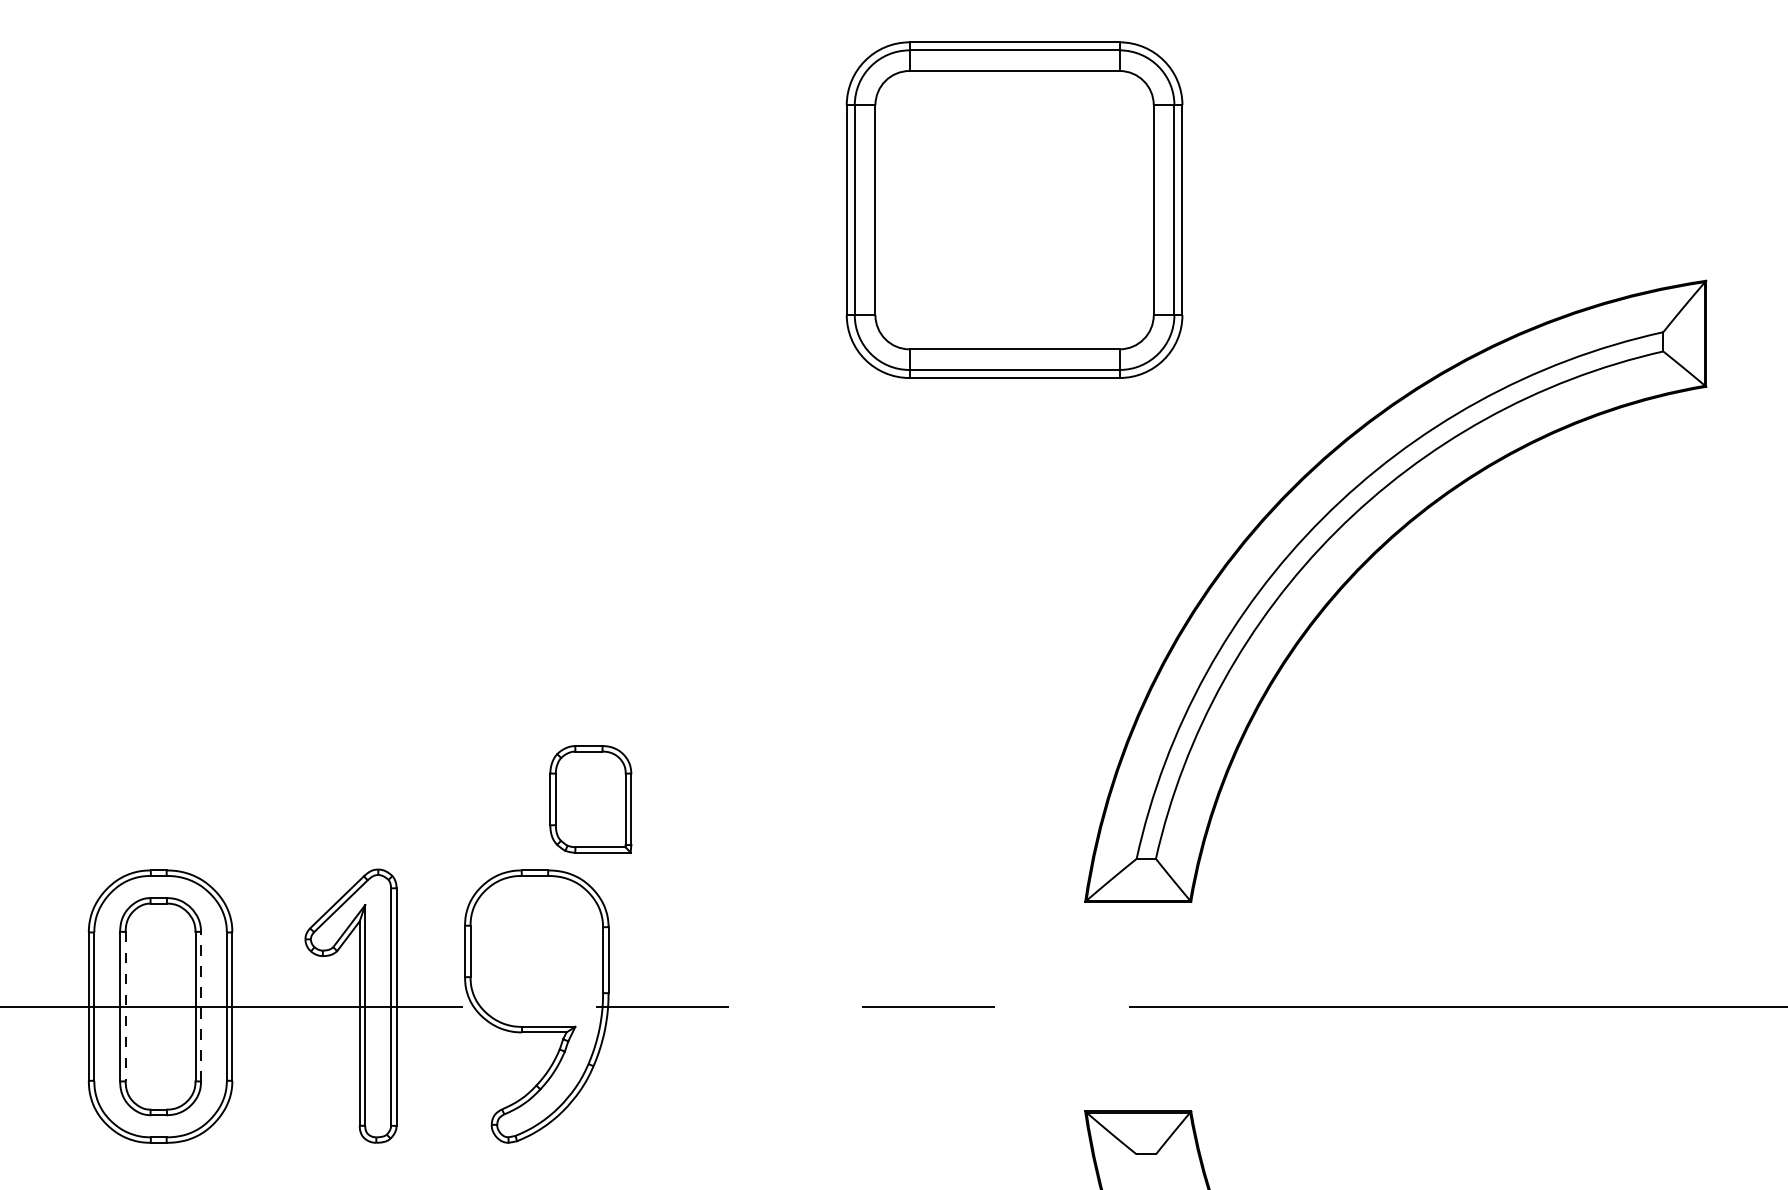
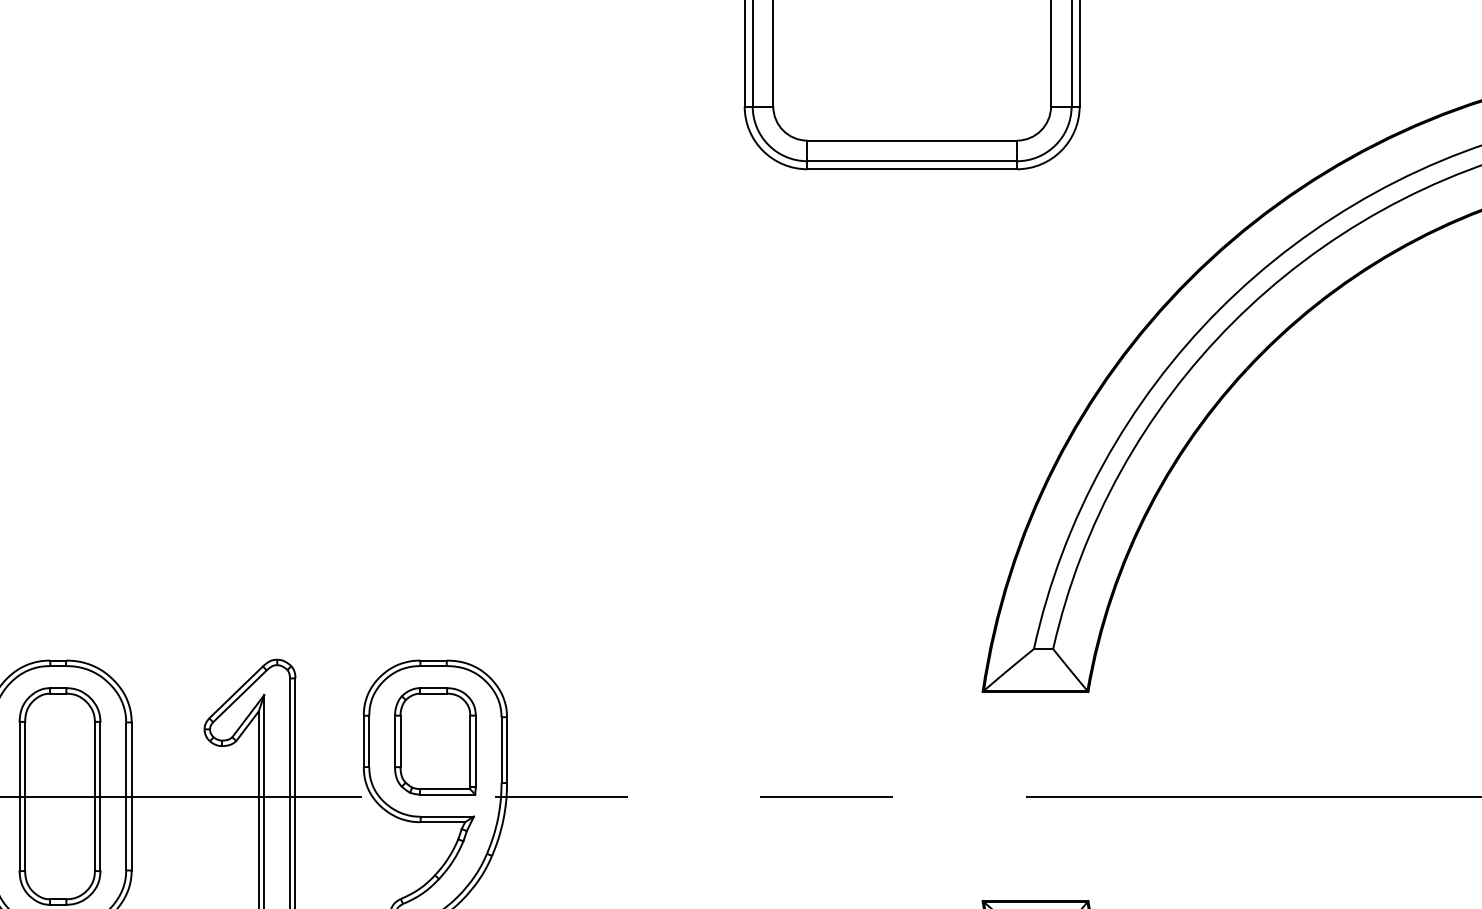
part: (590, 799) -> (435, 741), moved
line: (125, 1006) -> (25, 796), dashed -> solid
line: (201, 1006) -> (100, 796), dashed -> solid

